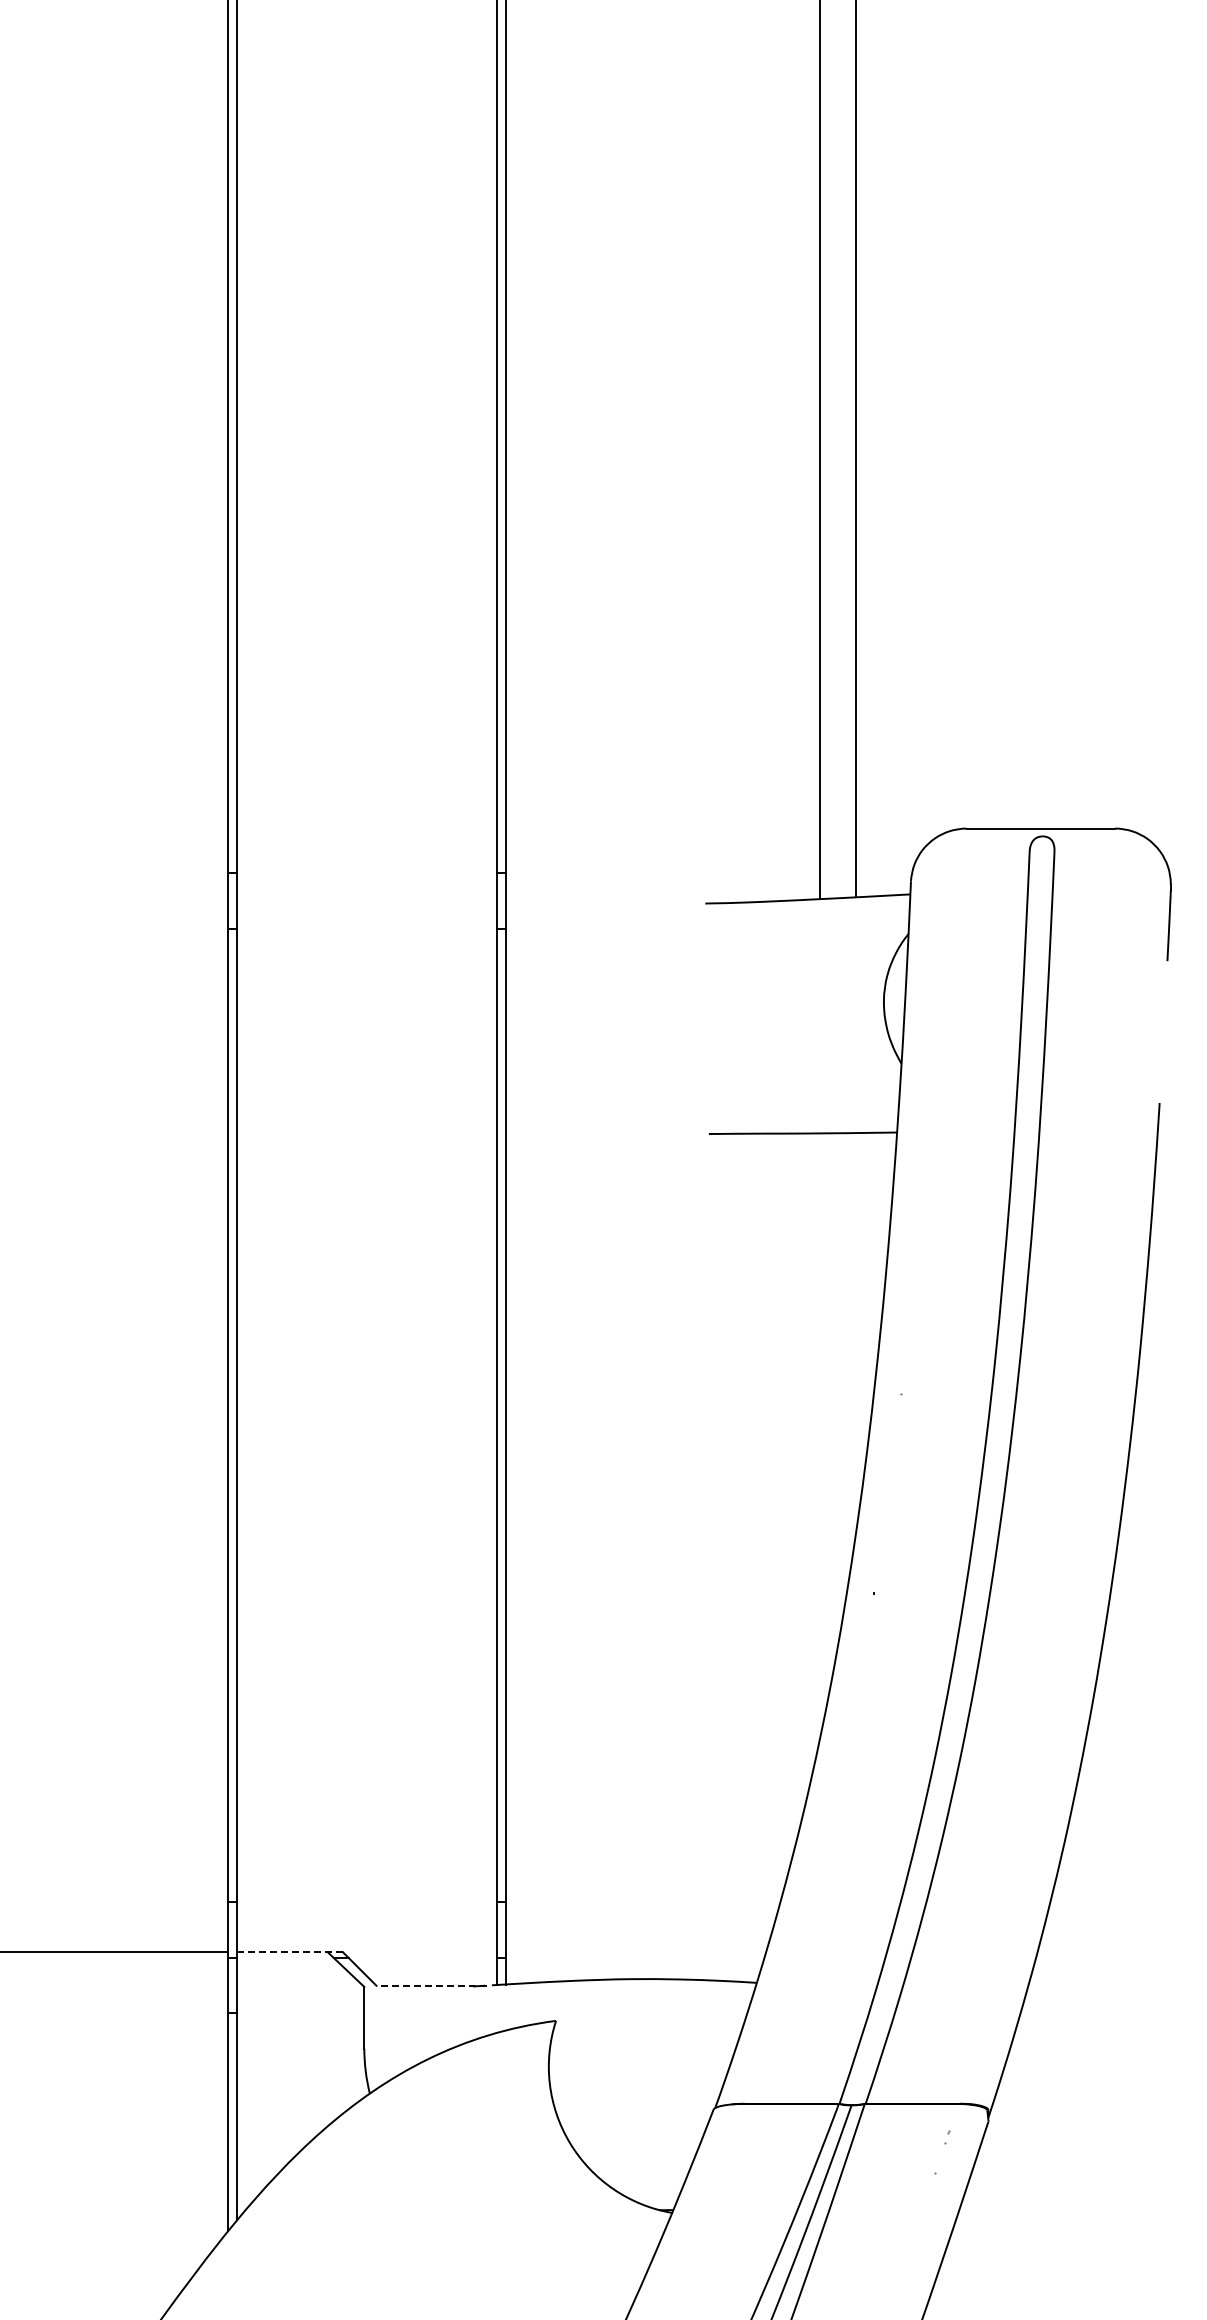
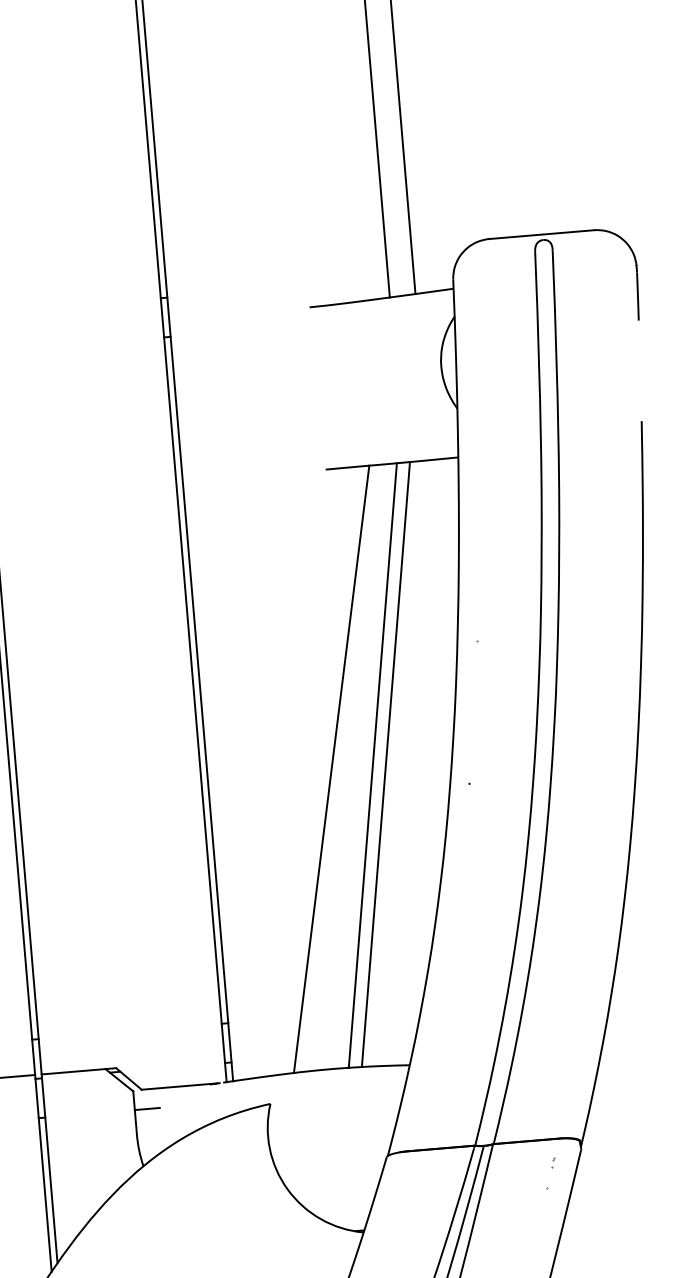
line: (681, 1556) -> (331, 769), added
line: (739, 1556) -> (372, 765), added
line: (758, 1556) -> (385, 764), added
line: (290, 1952) -> (79, 1071), dashed -> solid
line: (431, 1985) -> (180, 1086), dashed -> solid
line: (381, 2013) -> (146, 1109), added

